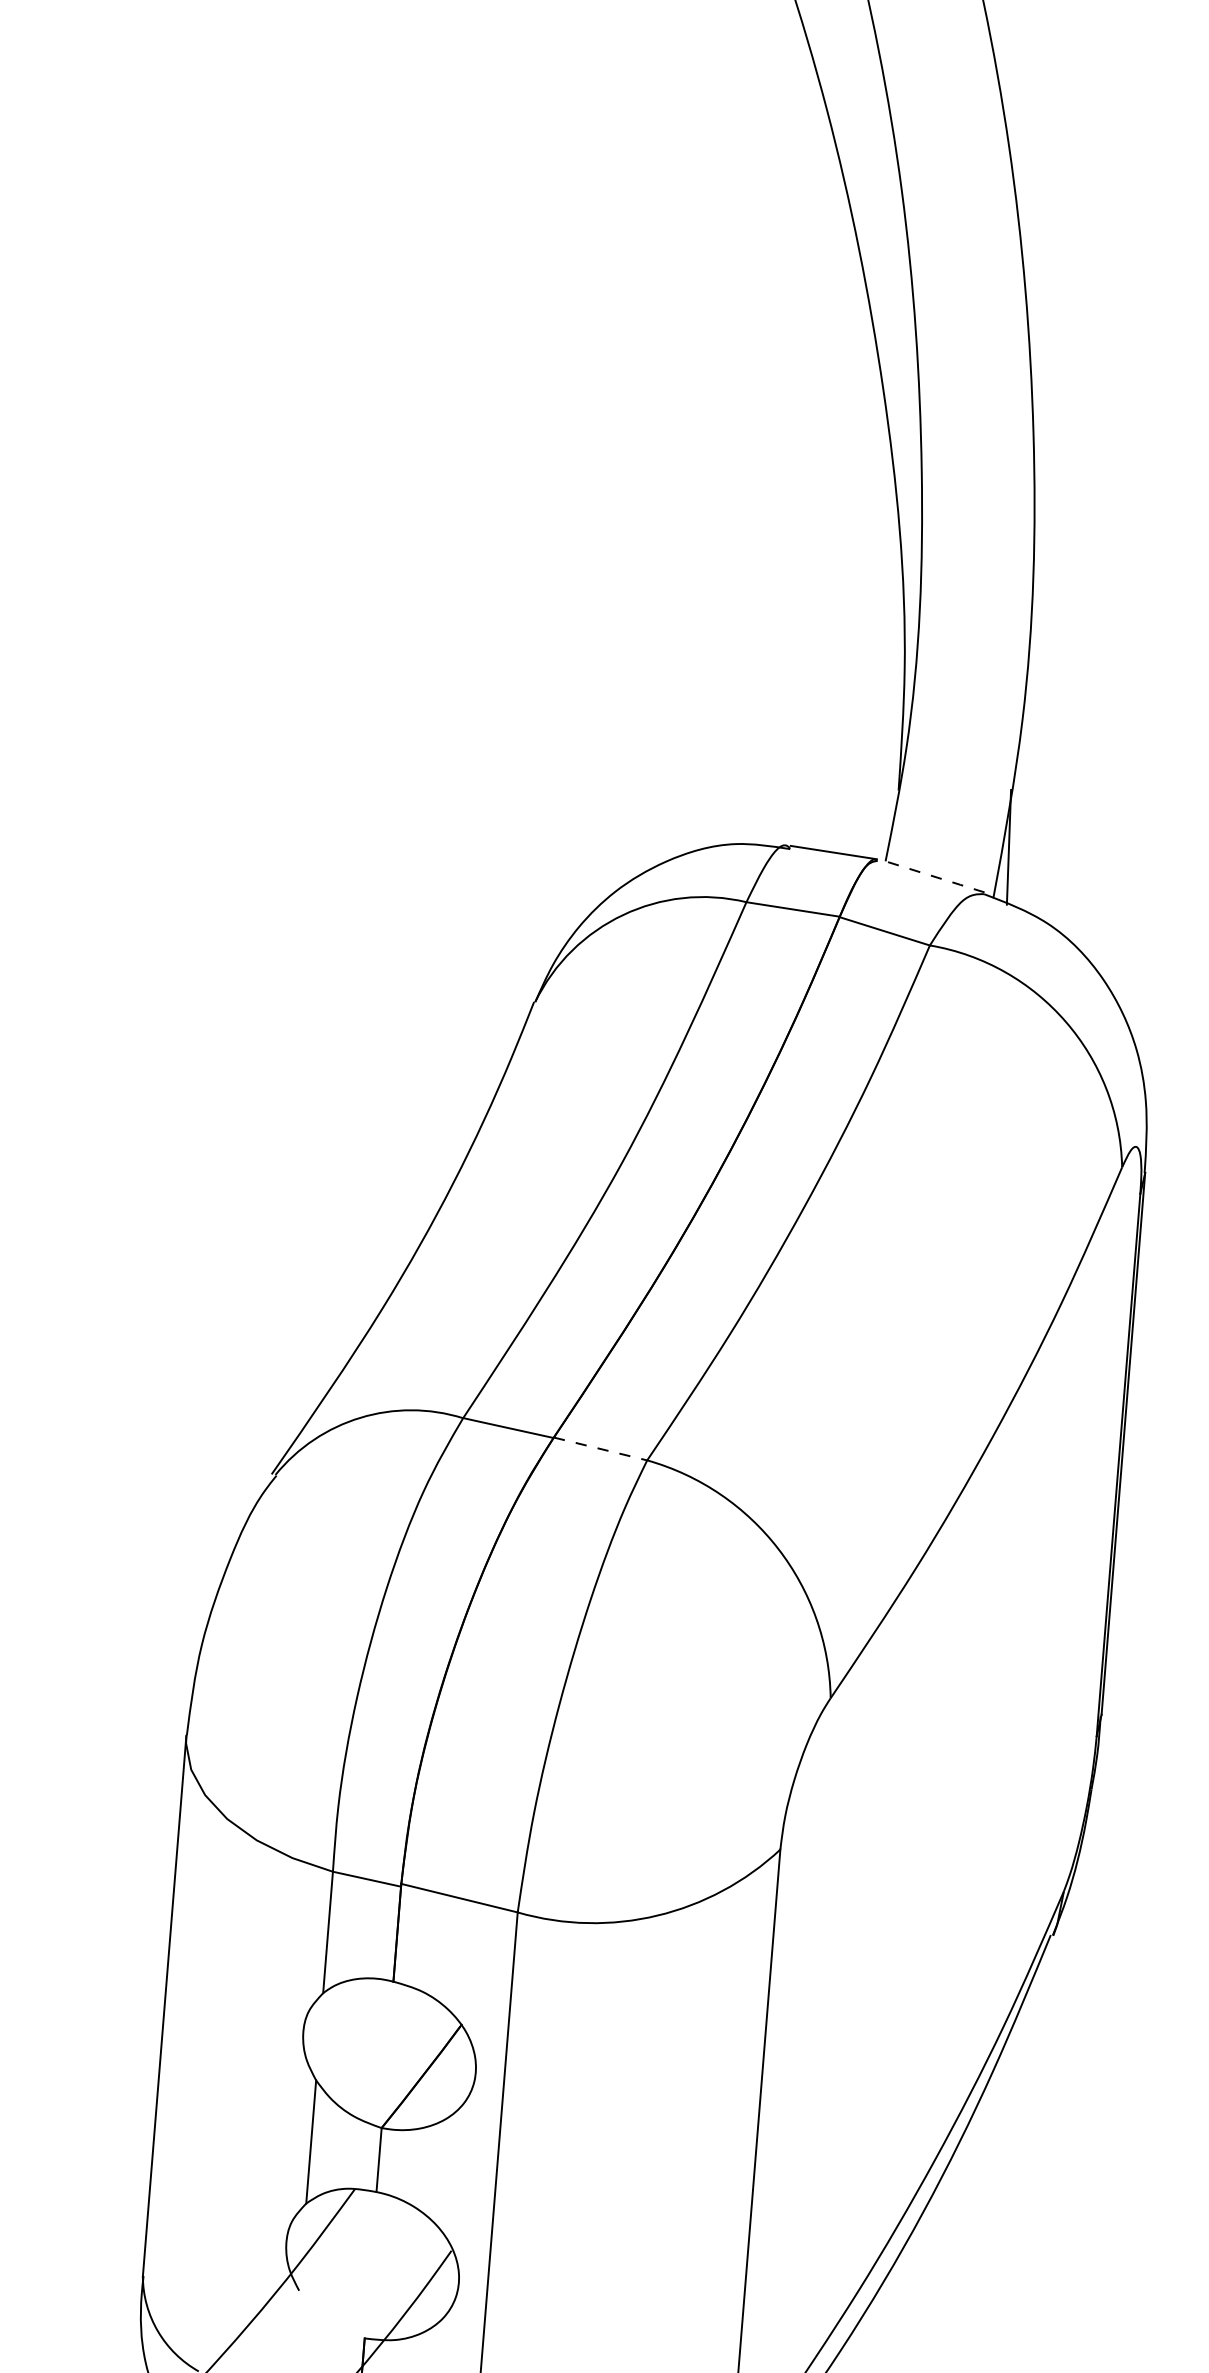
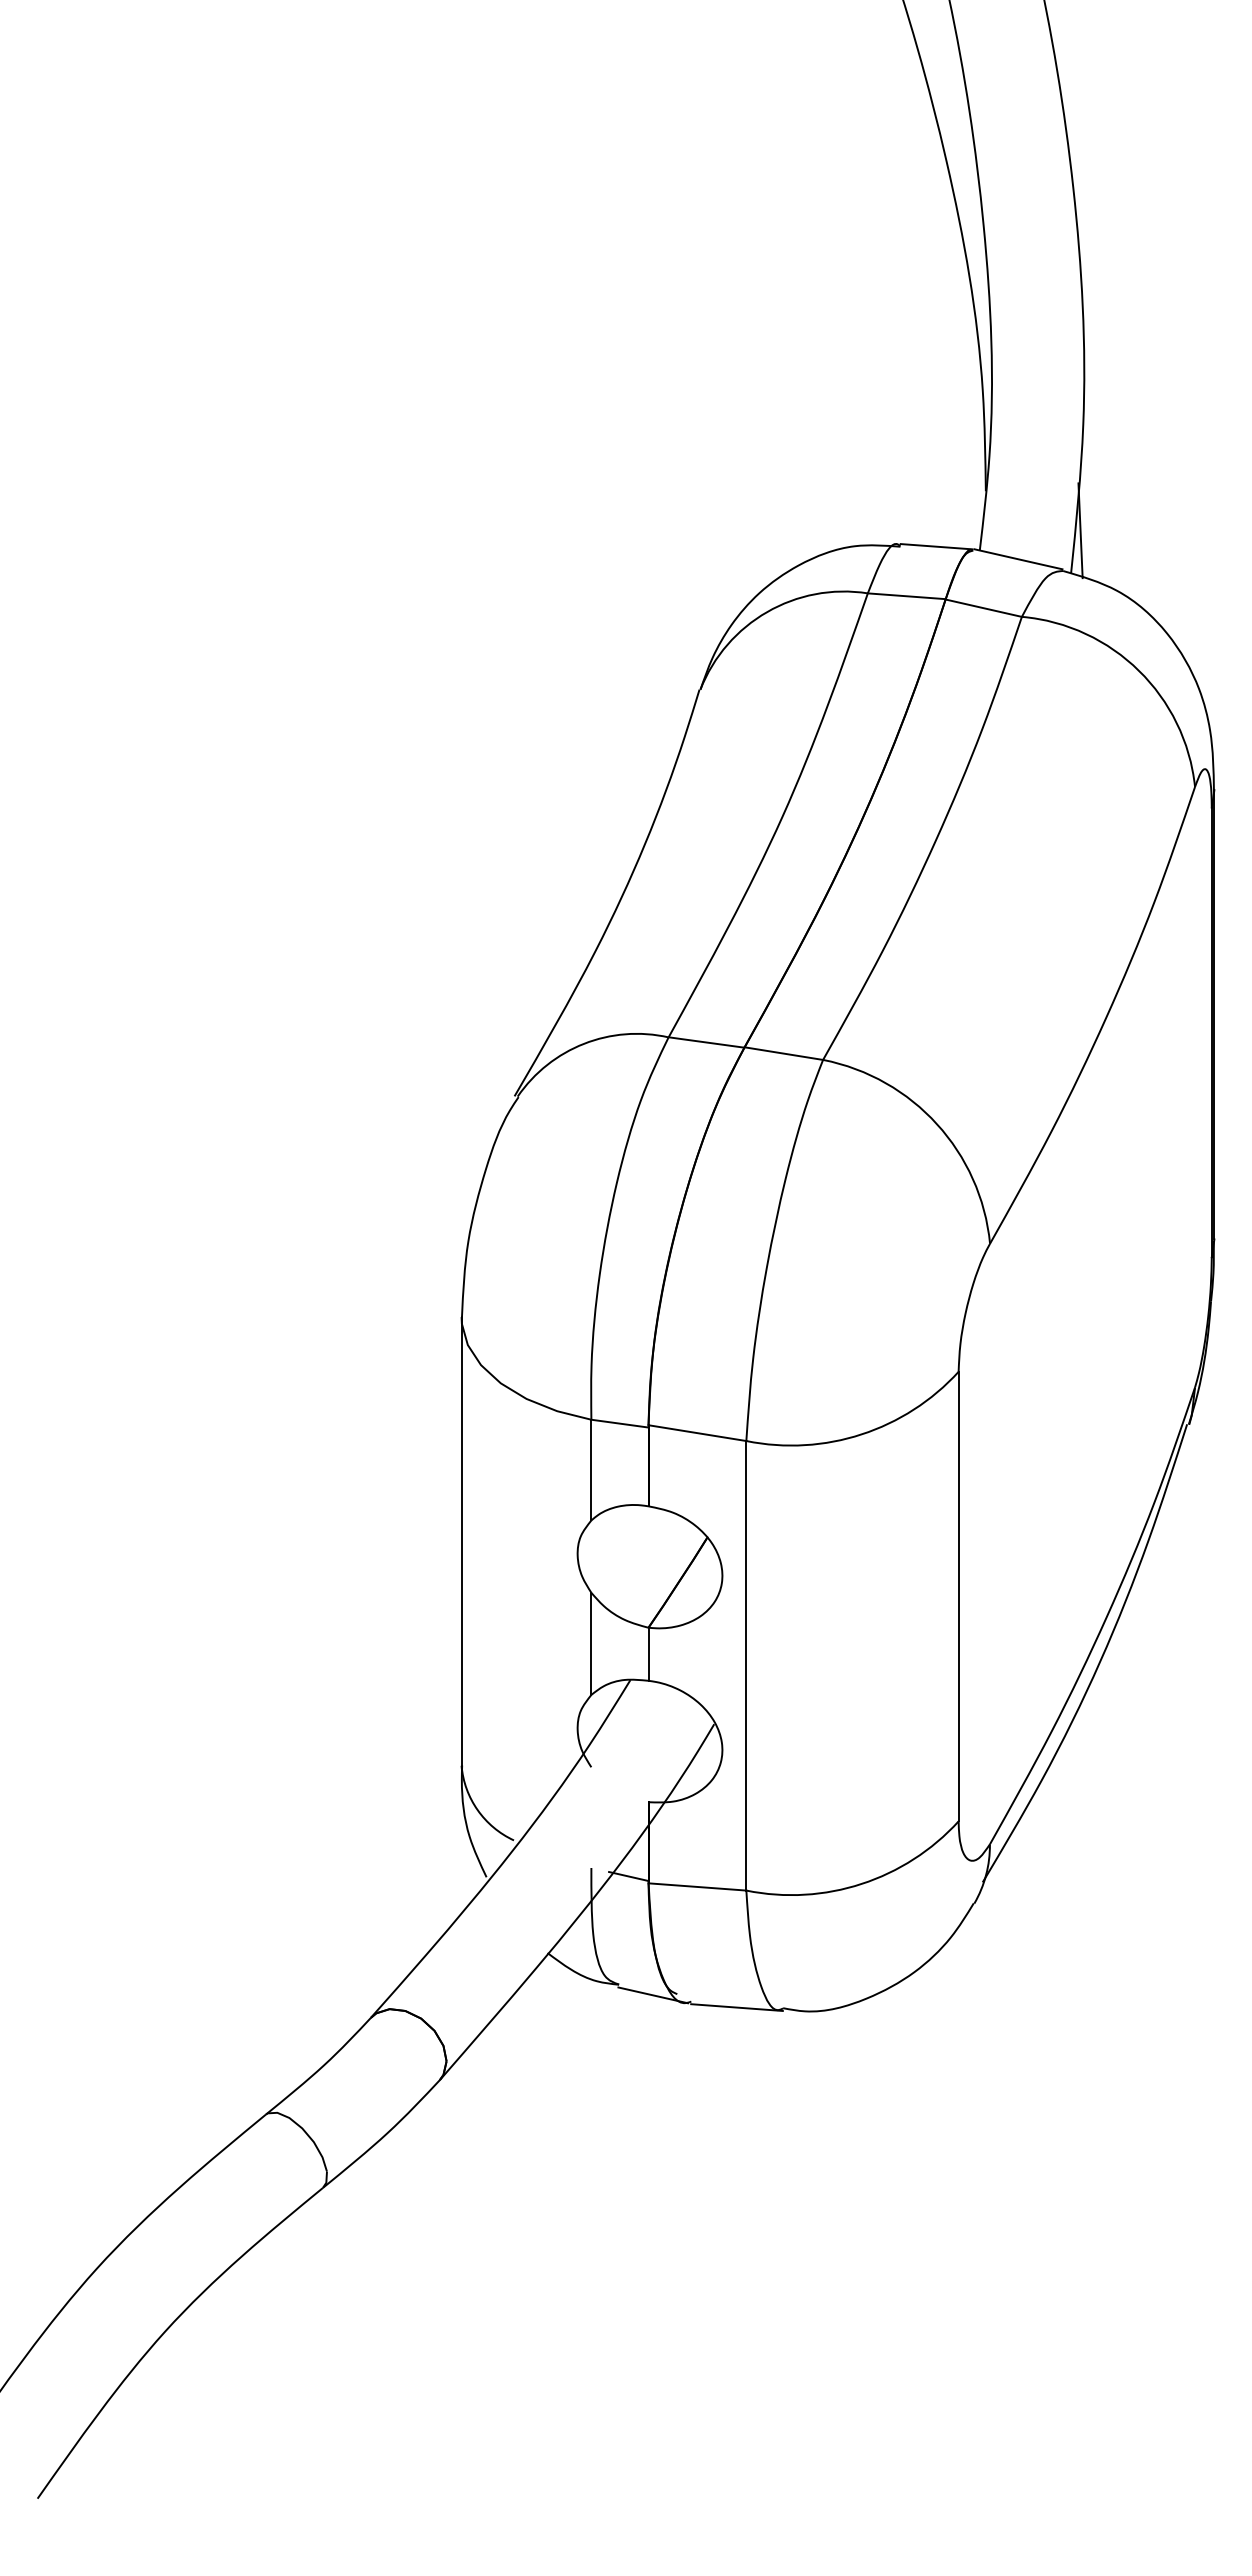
line: (931, 875) -> (1018, 559), dashed -> solid
line: (600, 1448) -> (783, 1053), dashed -> solid

